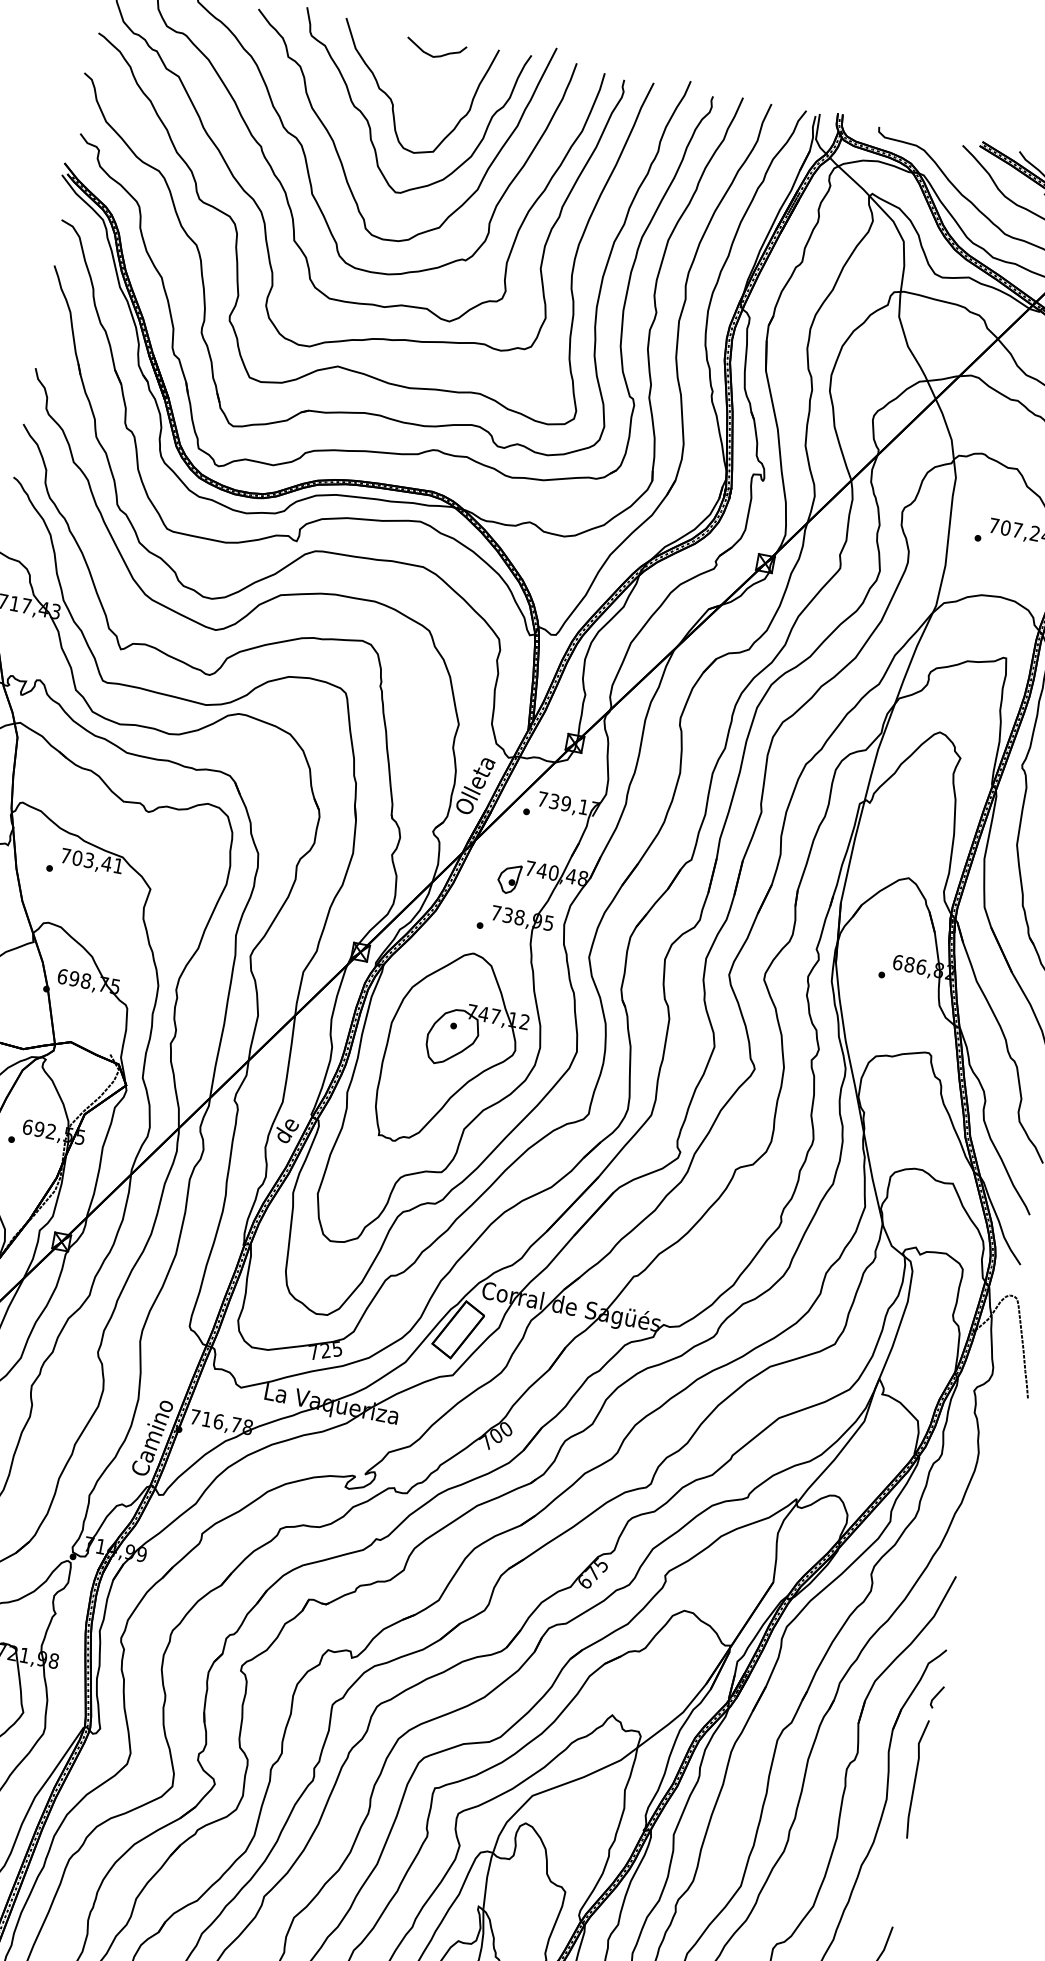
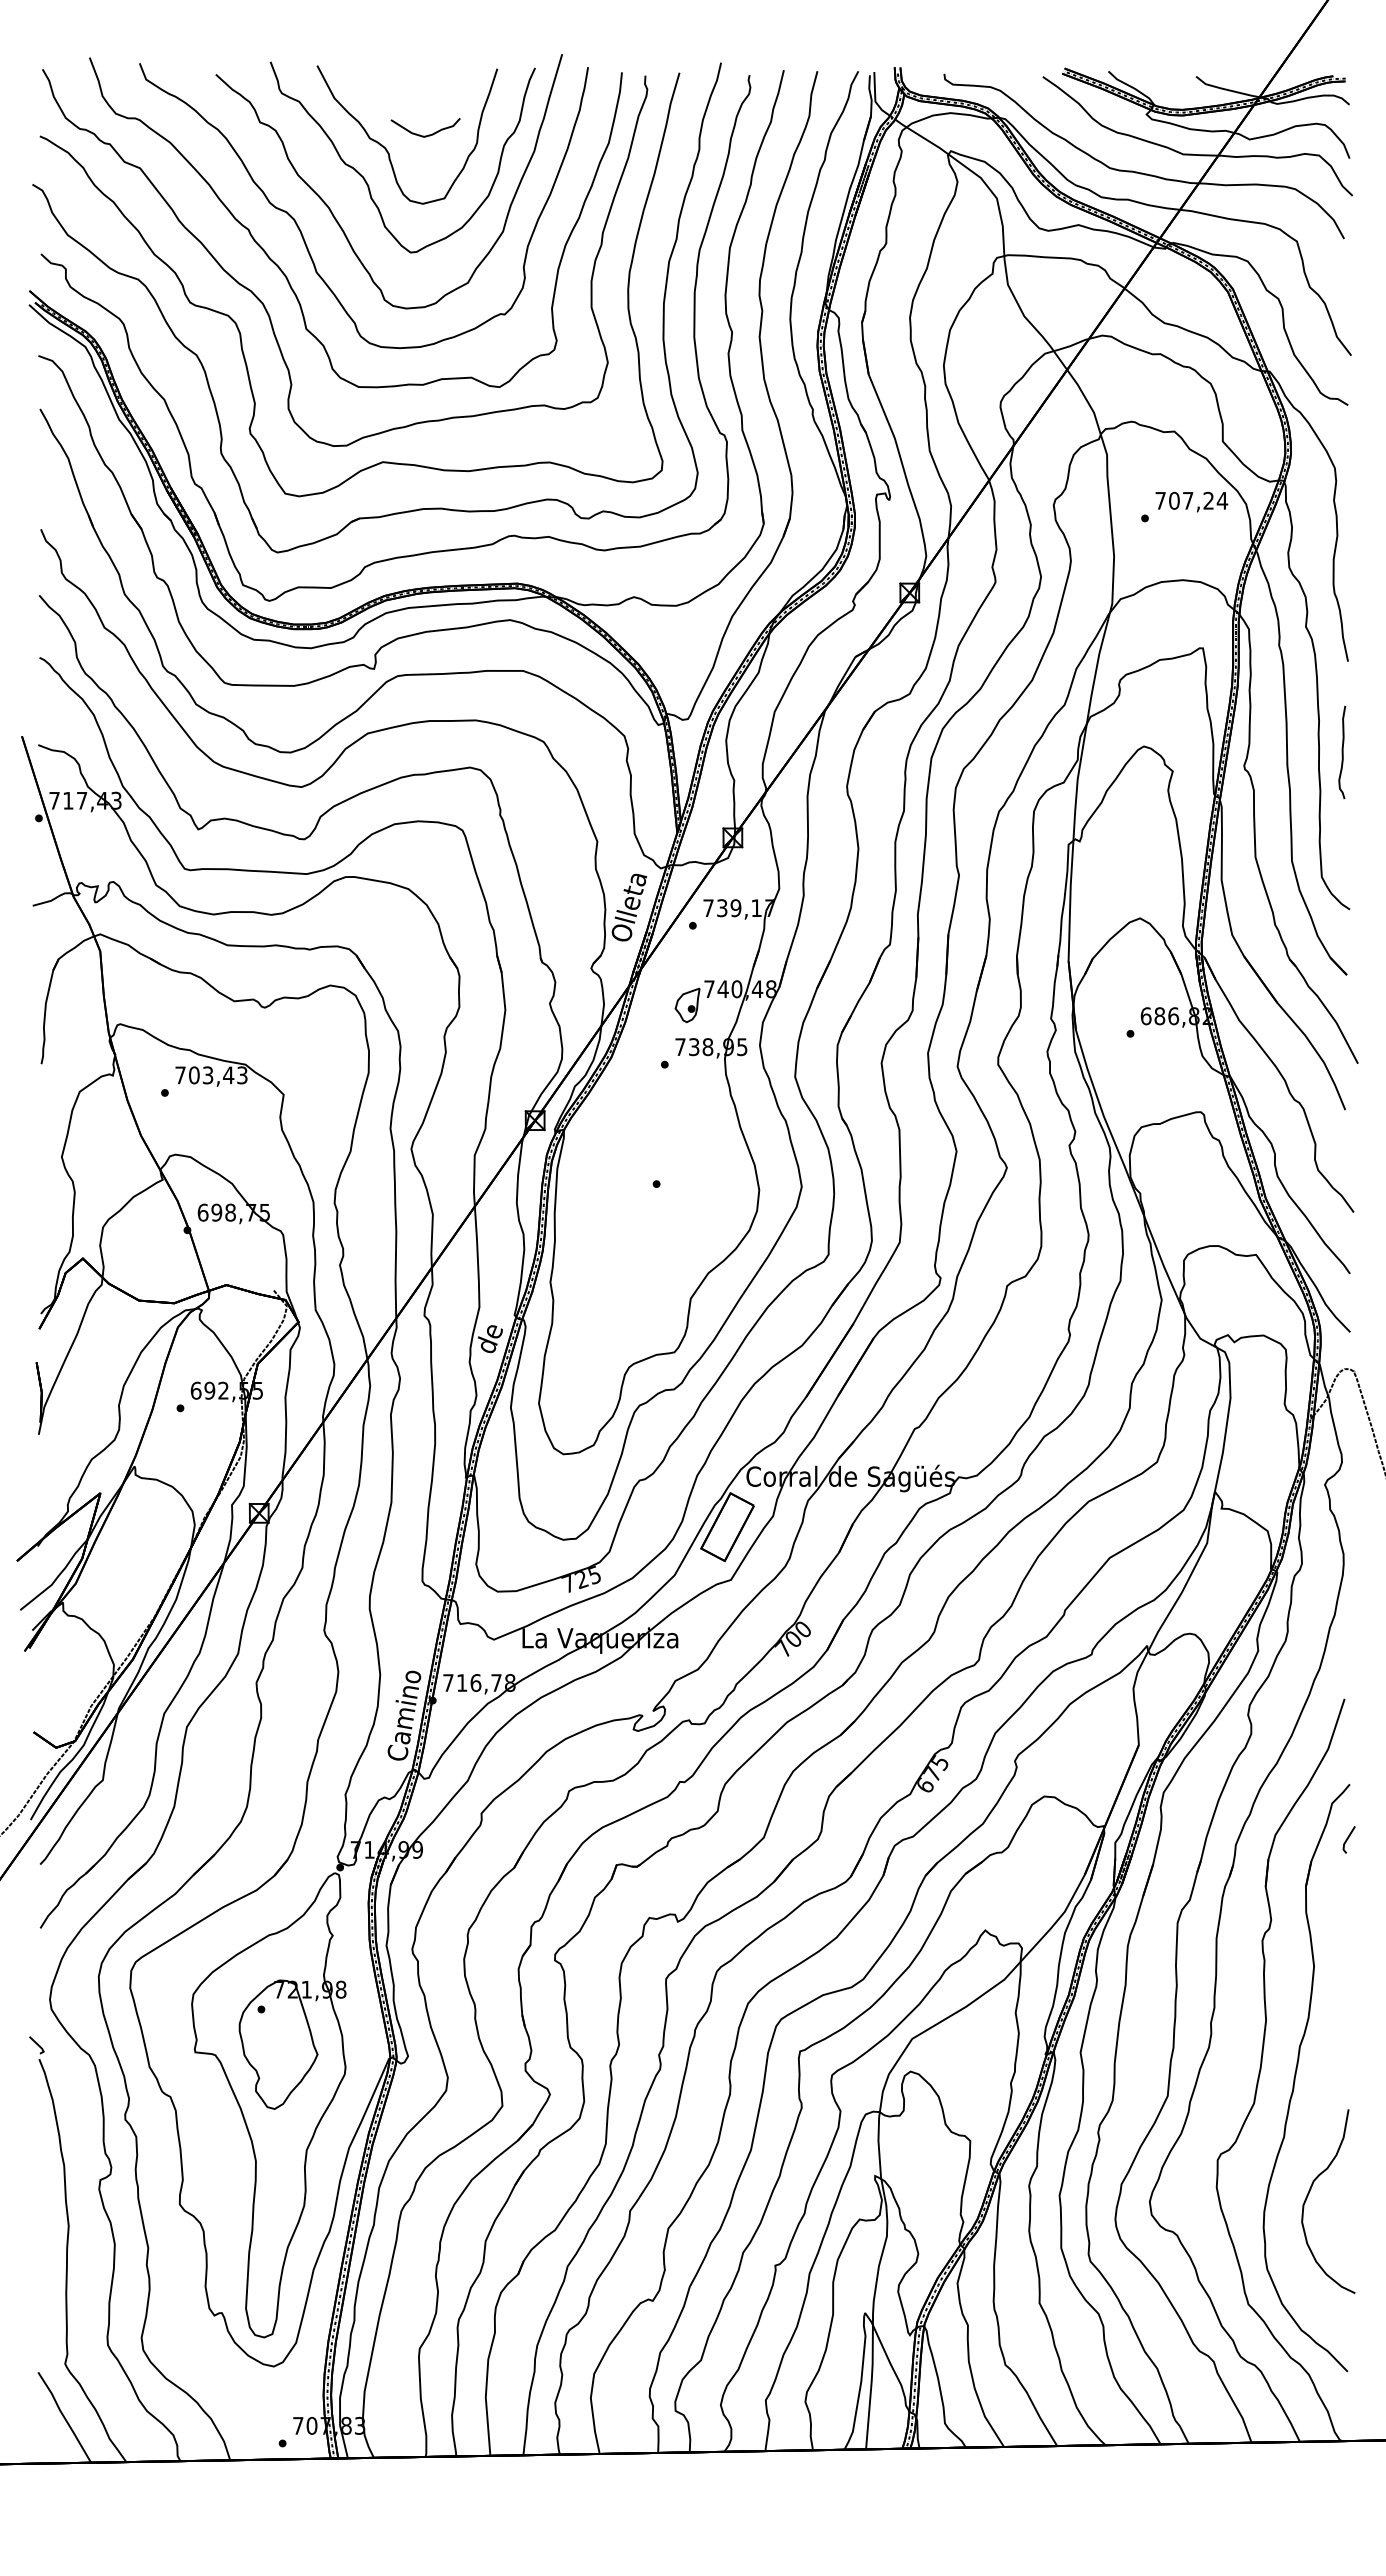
curve: (437, 55) -> (428, 134), moved
text: (118, 866) -> (242, 1075), 703,41 -> 703,43
part: (453, 1050) -> (661, 1211), removed
line: (914, 1778) -> (1341, 1936), removed

